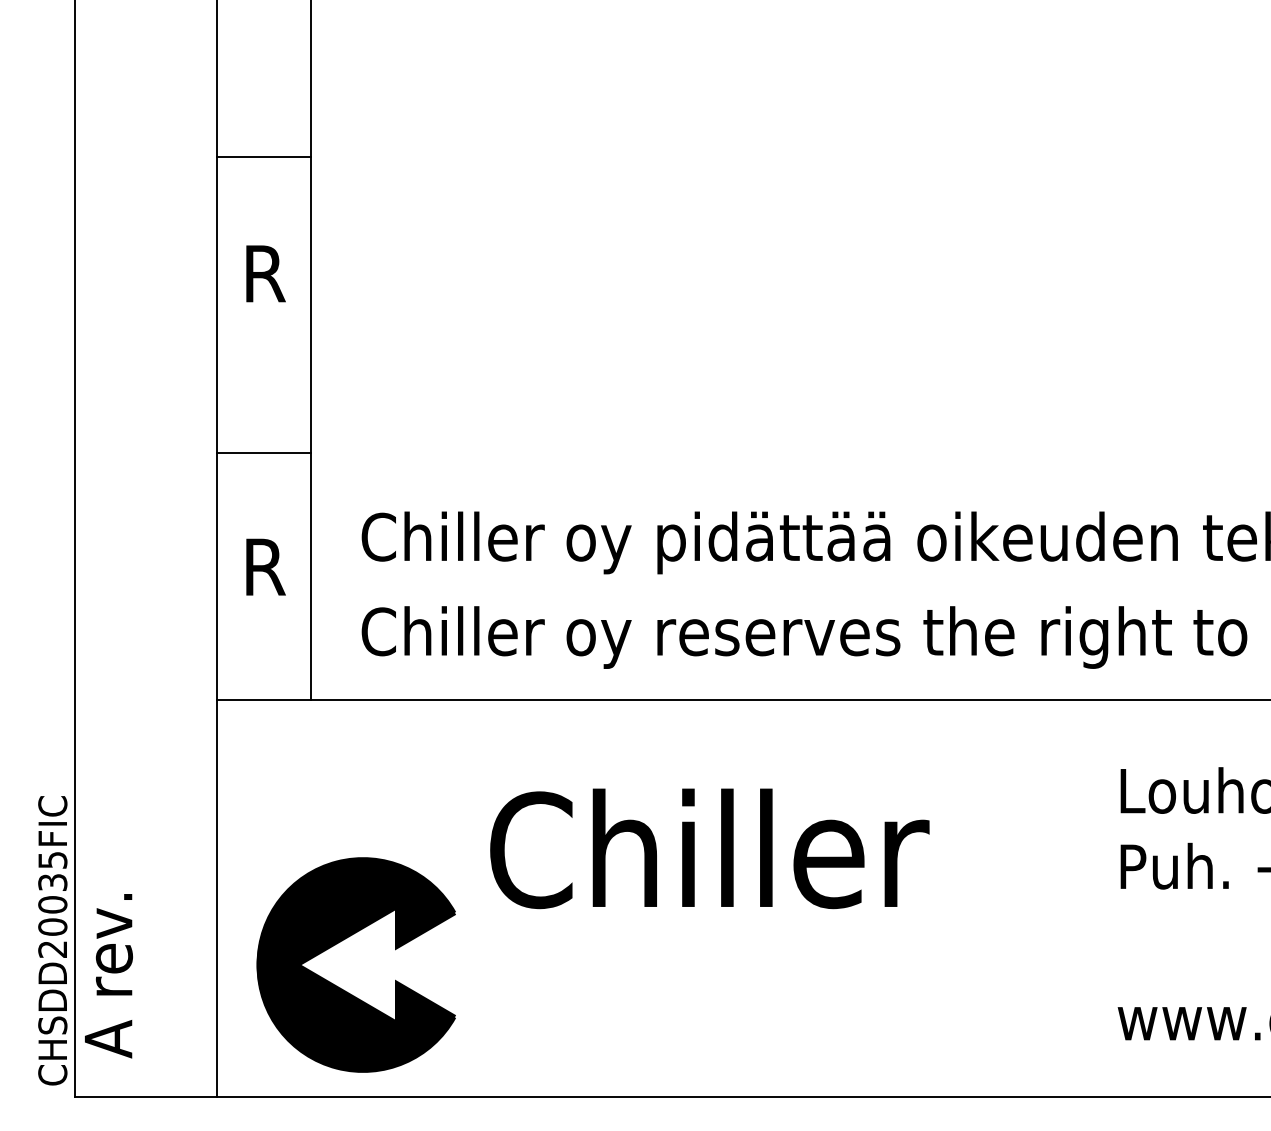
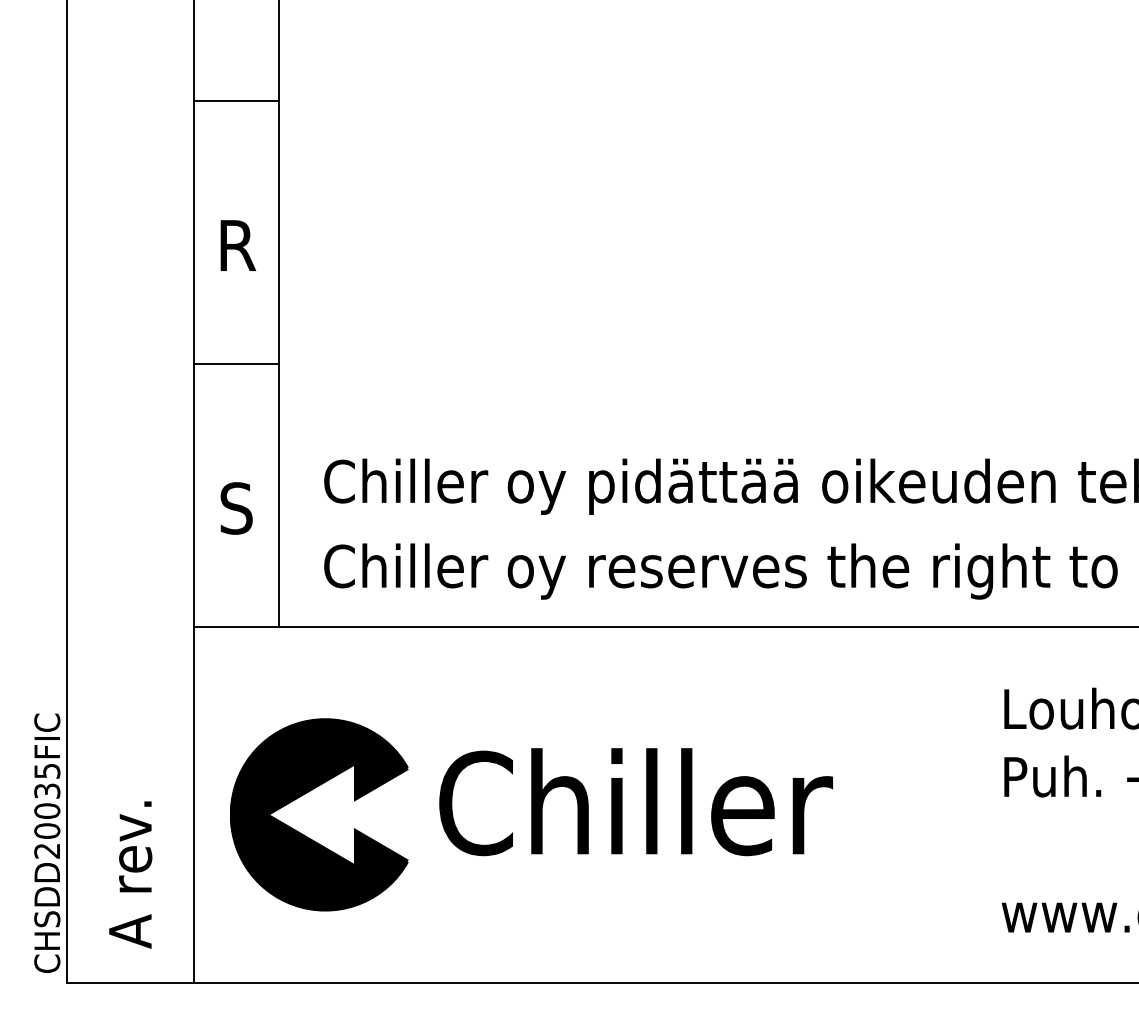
line: (263, 157) -> (236, 101), moved
line: (263, 453) -> (236, 364), moved
text: (265, 566) -> (237, 507), R -> S
text: (709, 848) -> (635, 801), moved
part: (342, 941) -> (306, 793), moved
text: (108, 976) -> (130, 875), moved

